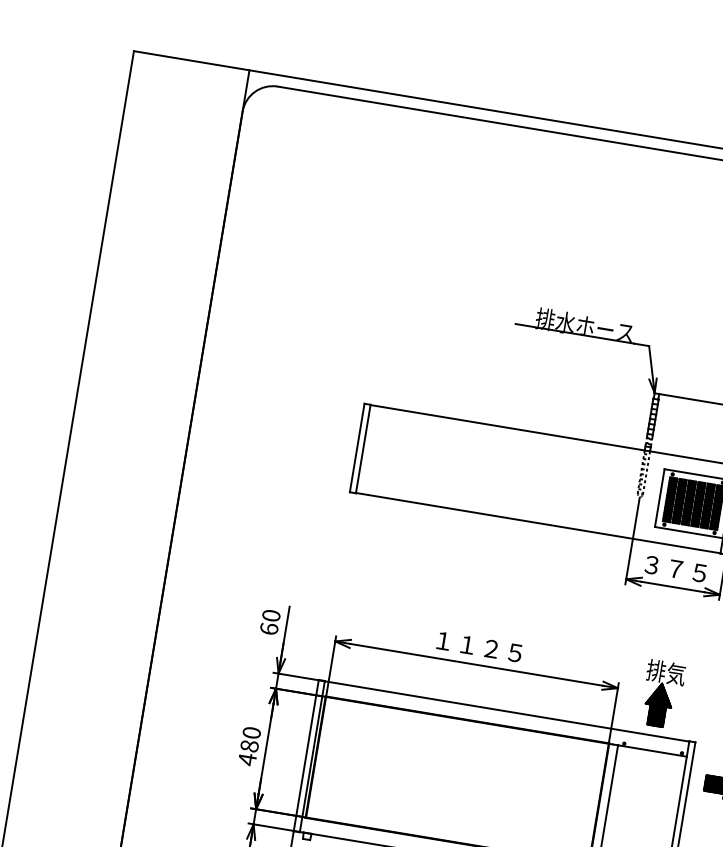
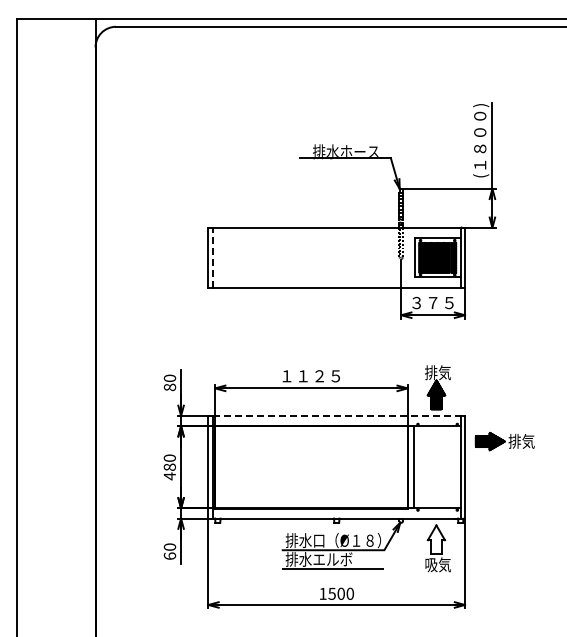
line: (363, 448) -> (212, 257), solid -> dashed
text: (268, 629) -> (169, 387), 60 -> 80
line: (508, 710) -> (337, 415), solid -> dashed

